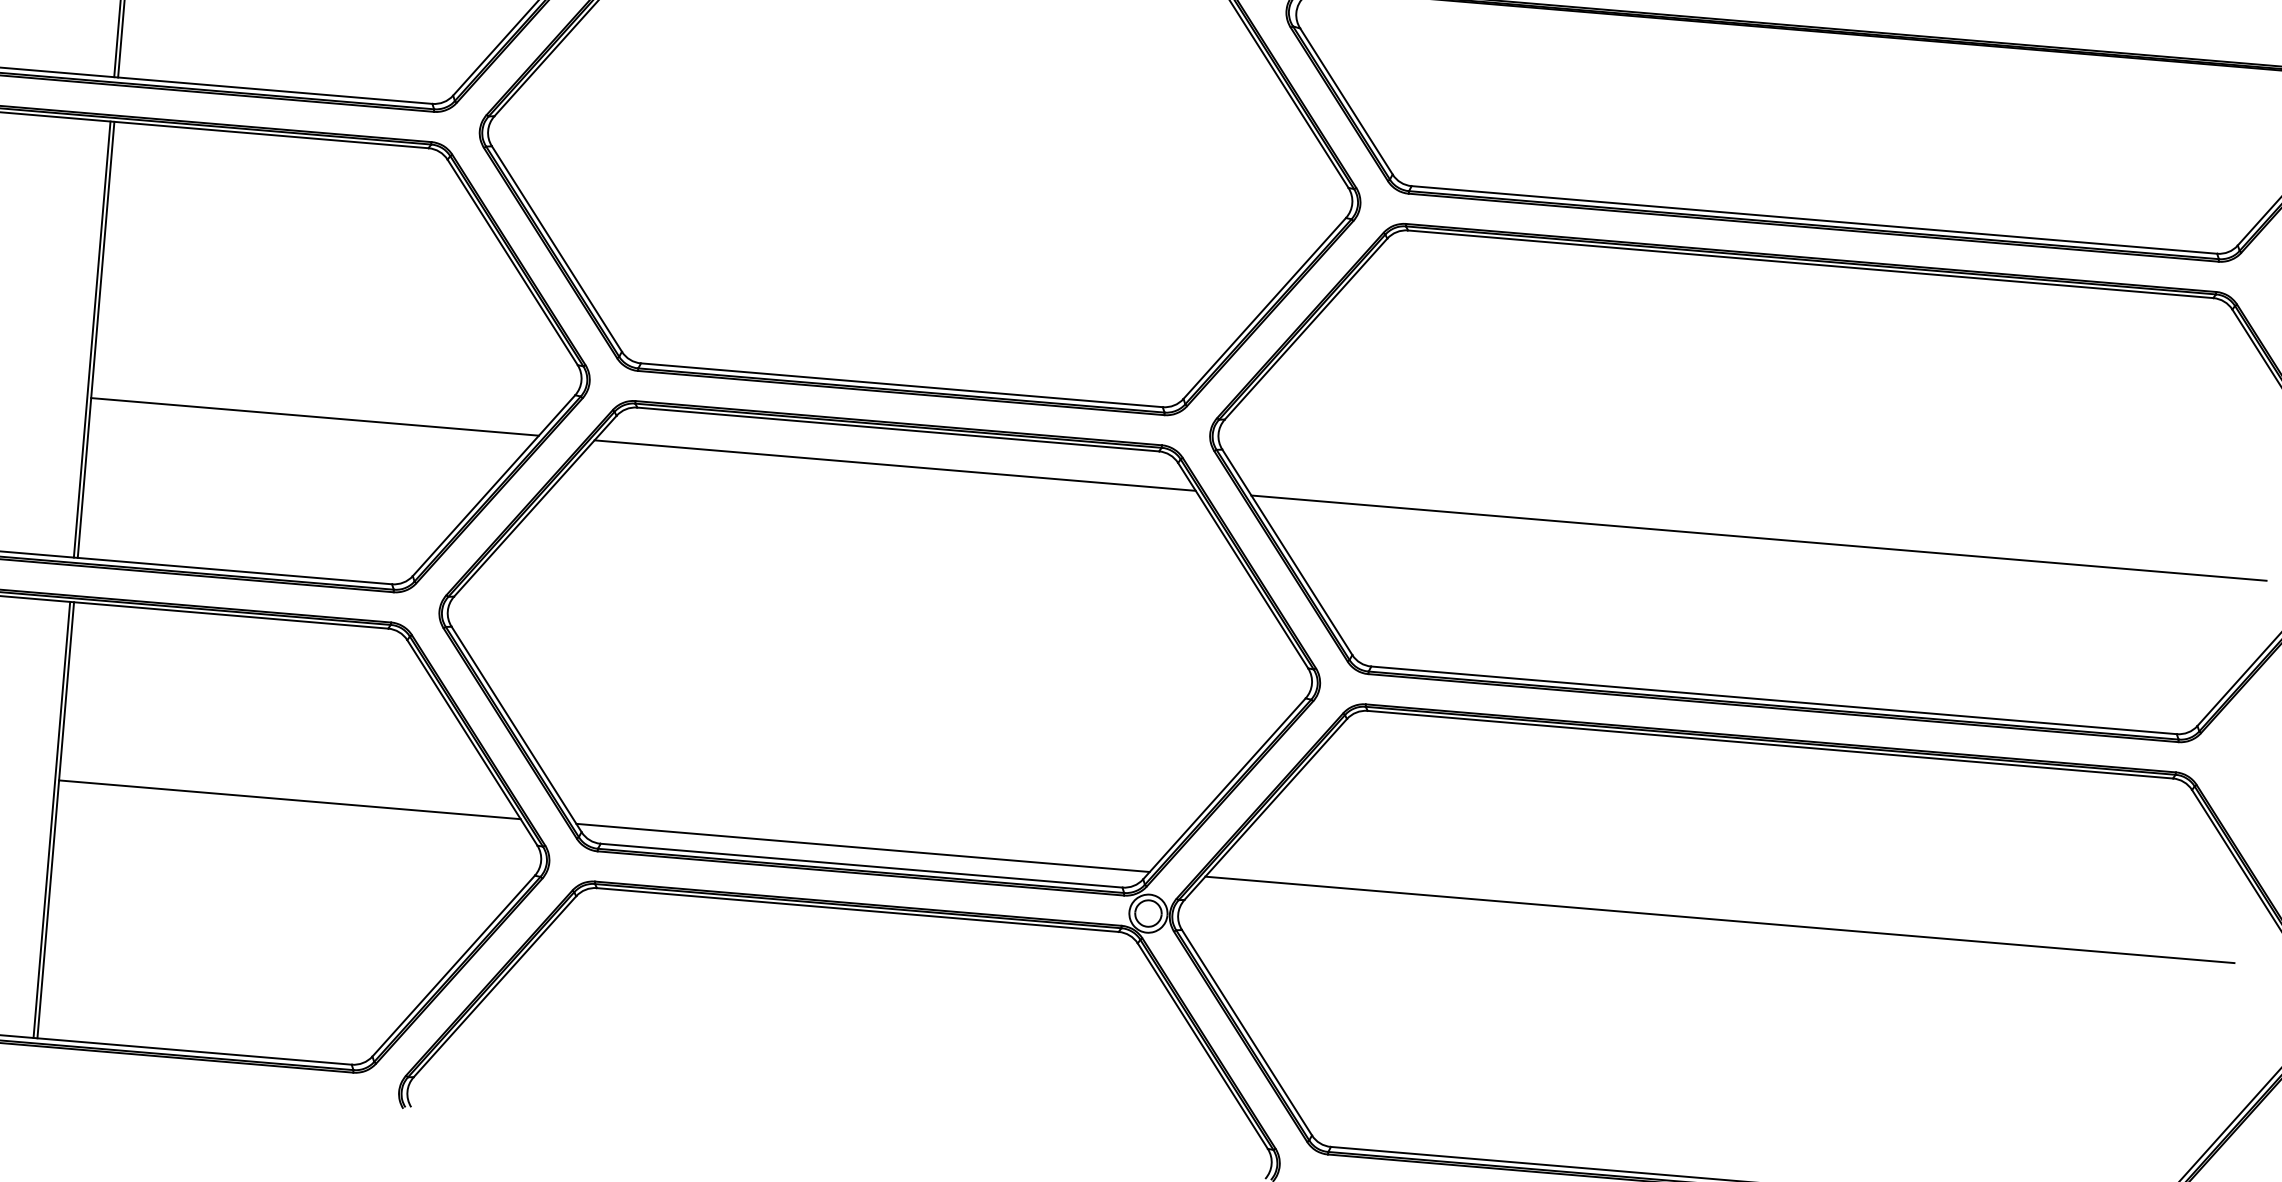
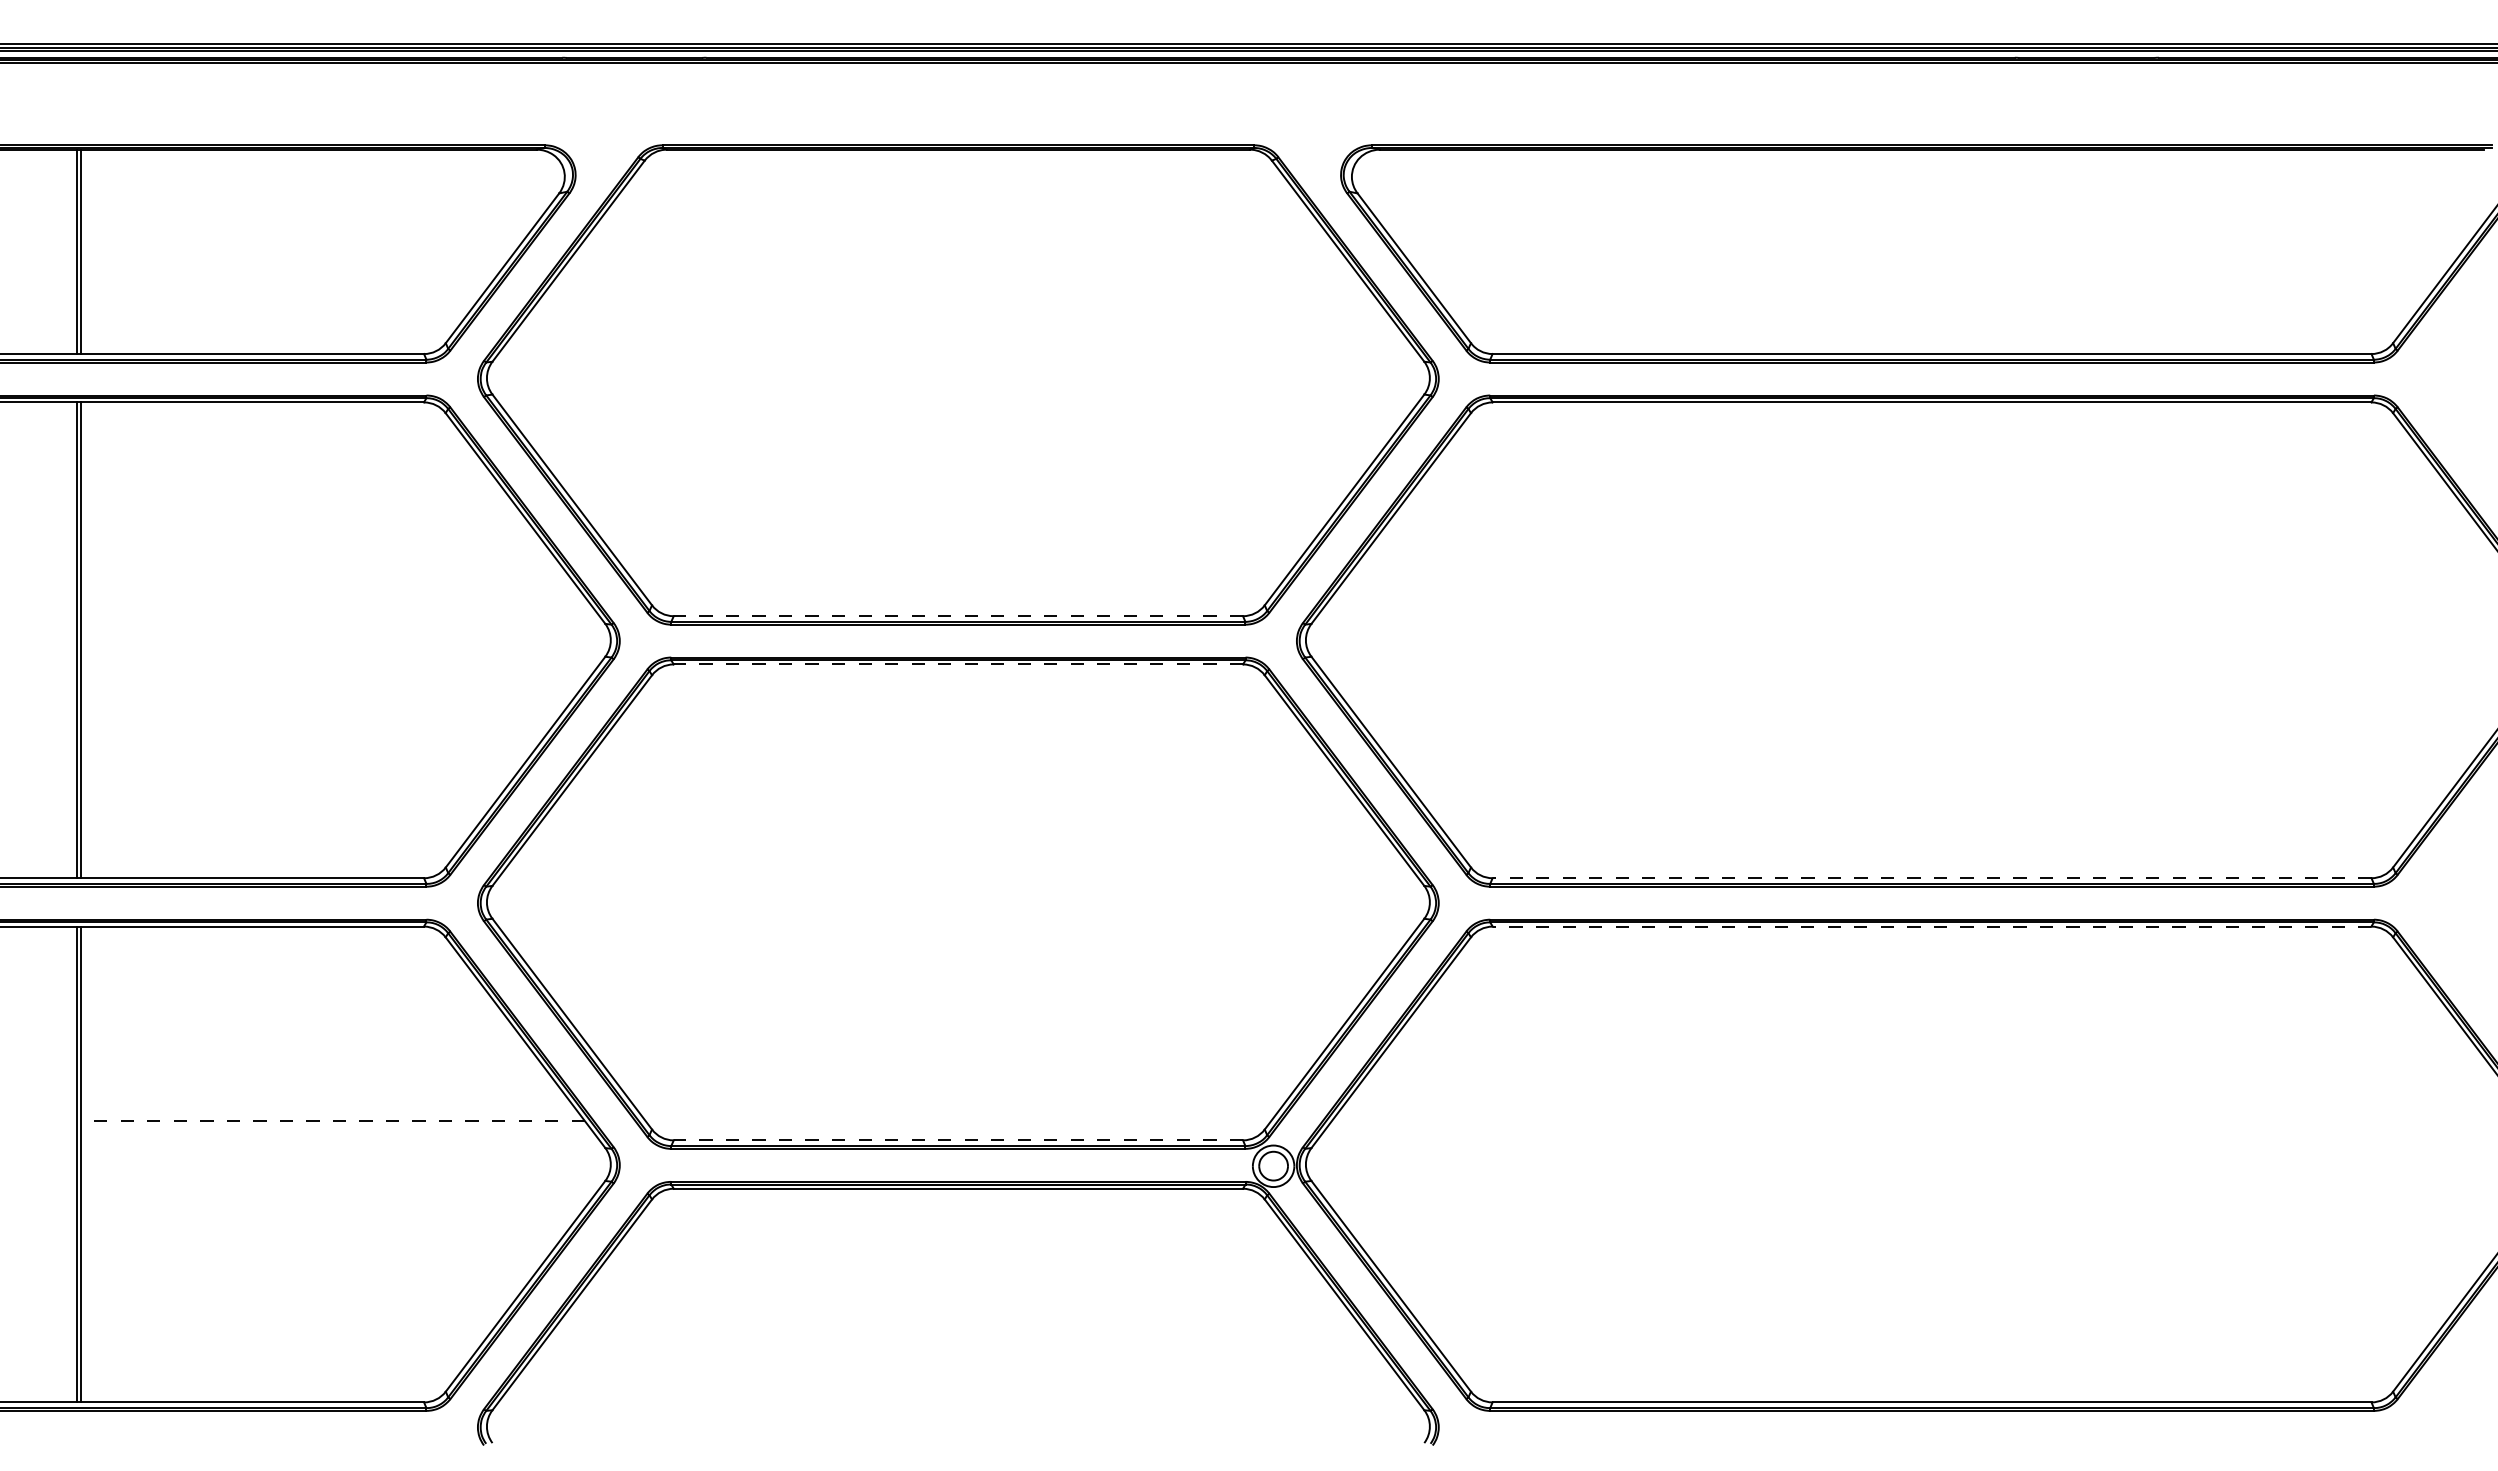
line: (901, 385) -> (958, 616), solid -> dashed
line: (315, 416) -> (325, 703), removed
line: (898, 429) -> (958, 664), solid -> dashed
line: (895, 465) -> (958, 703), removed
line: (1758, 537) -> (1900, 703), removed
line: (1773, 700) -> (1931, 878), solid -> dashed
line: (1769, 744) -> (1931, 926), solid -> dashed
line: (289, 800) -> (332, 1121), solid -> dashed
line: (863, 848) -> (958, 1121), removed
line: (861, 865) -> (958, 1140), solid -> dashed
line: (1719, 920) -> (1892, 1121), removed

